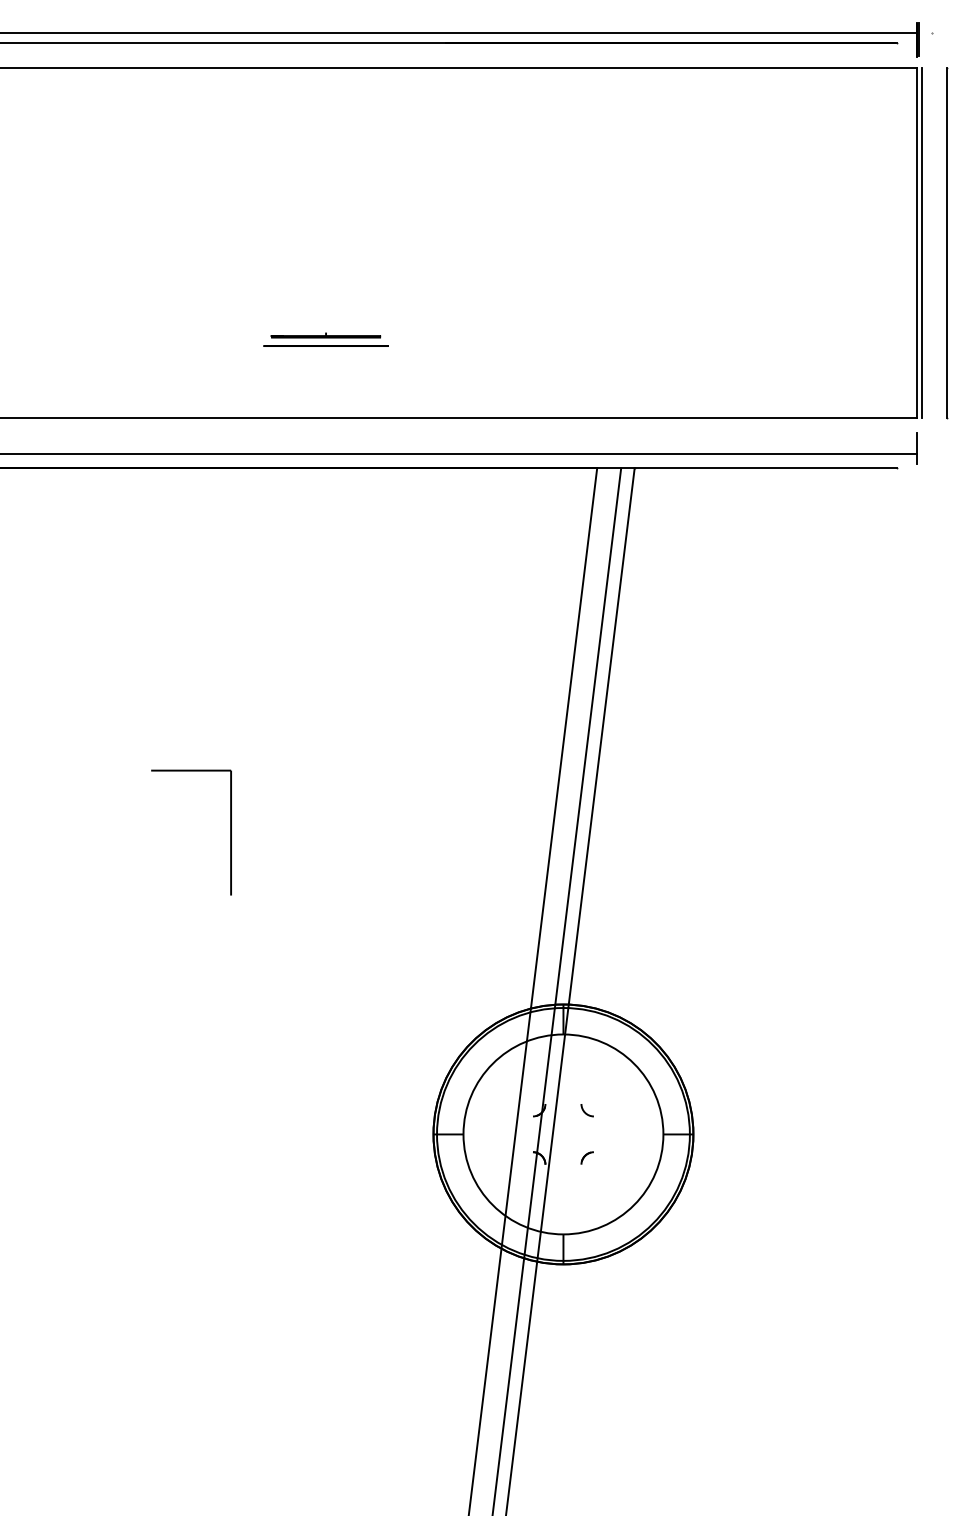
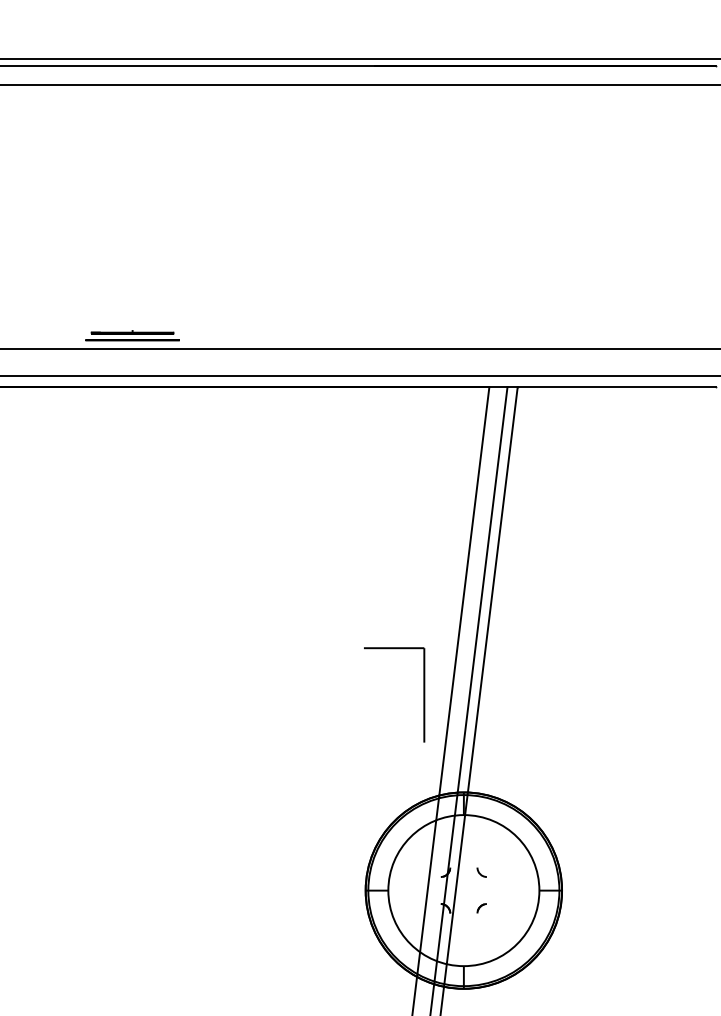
part: (325, 339) -> (132, 335), moved
part: (230, 832) -> (423, 694), moved

